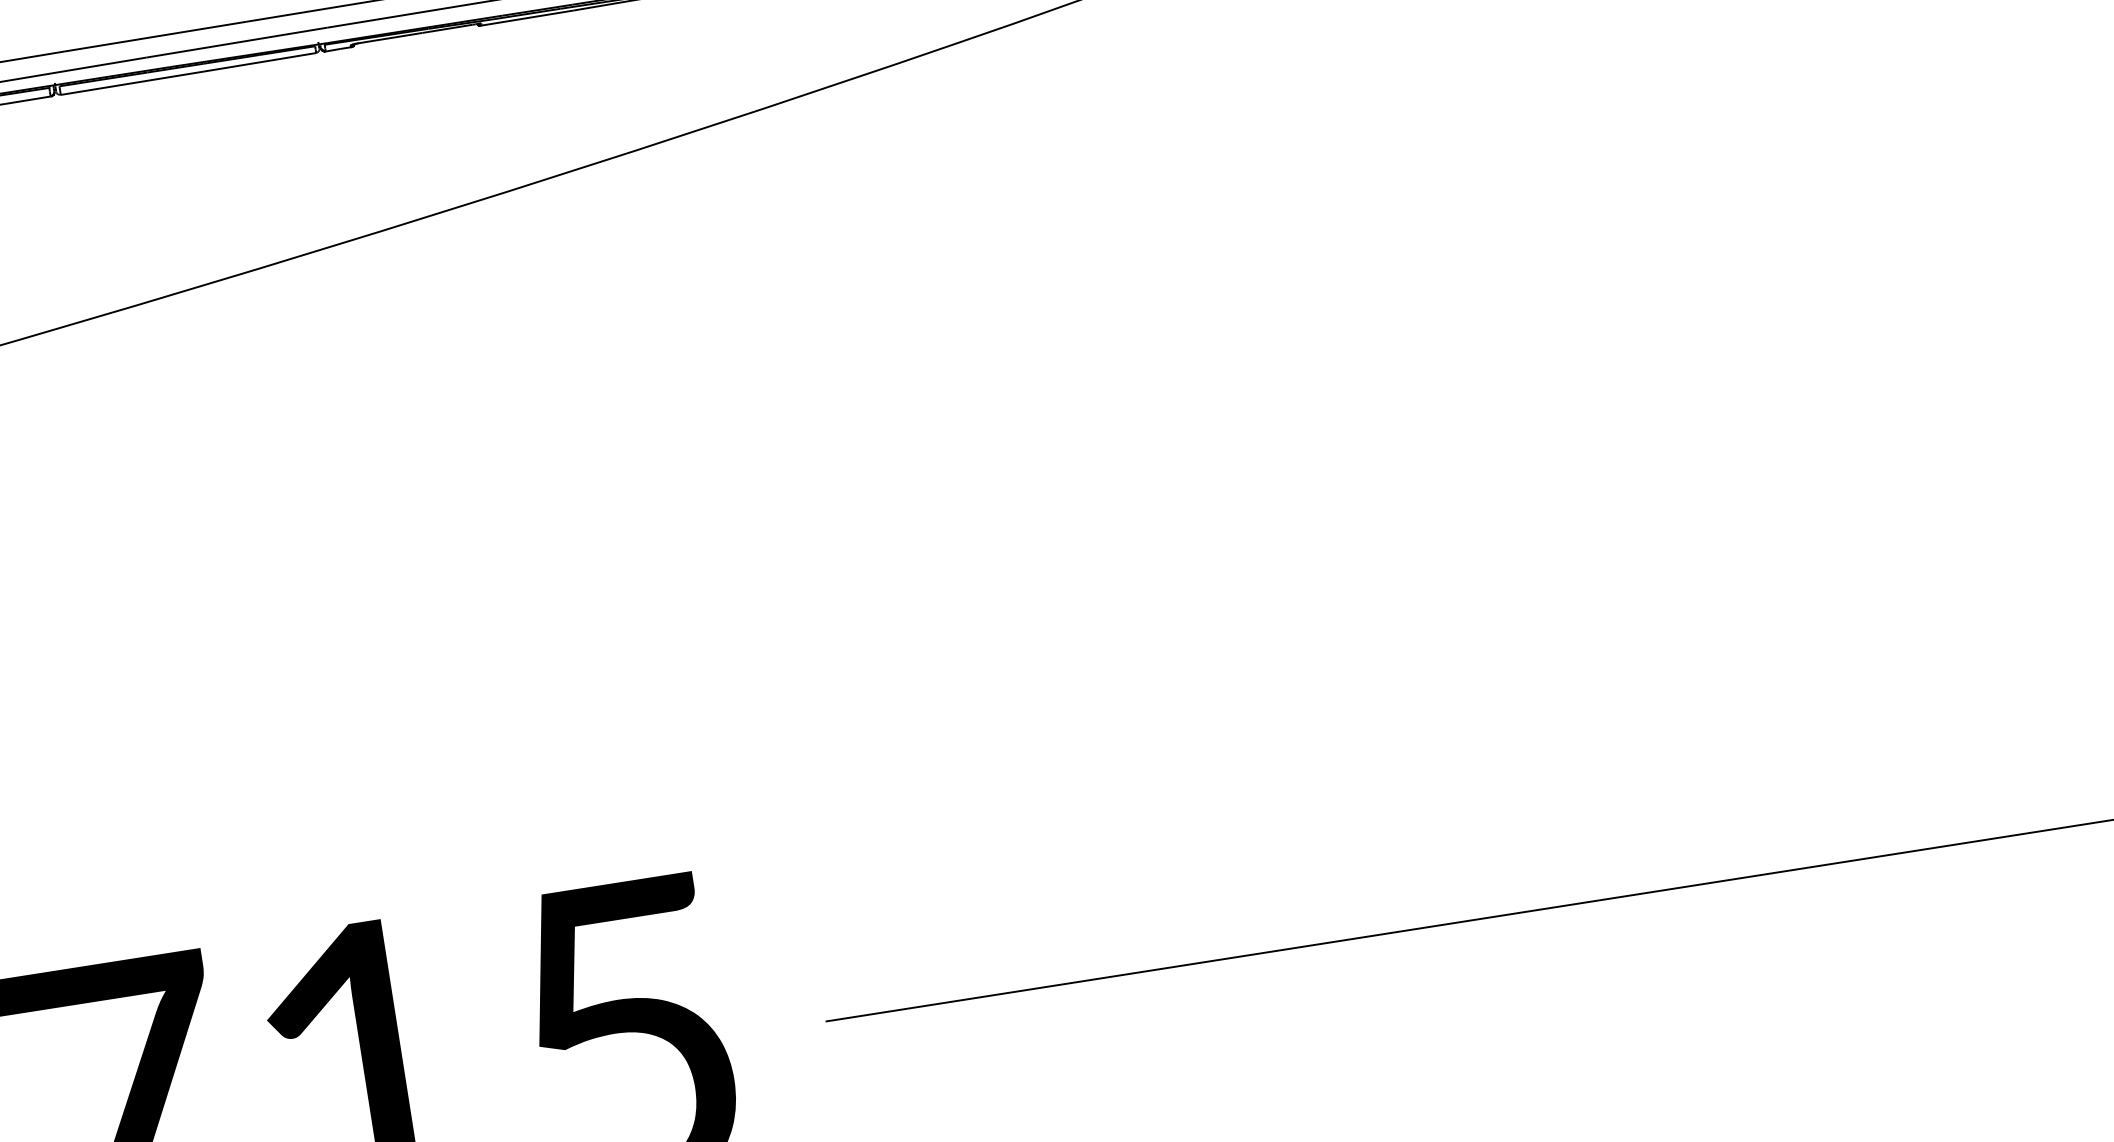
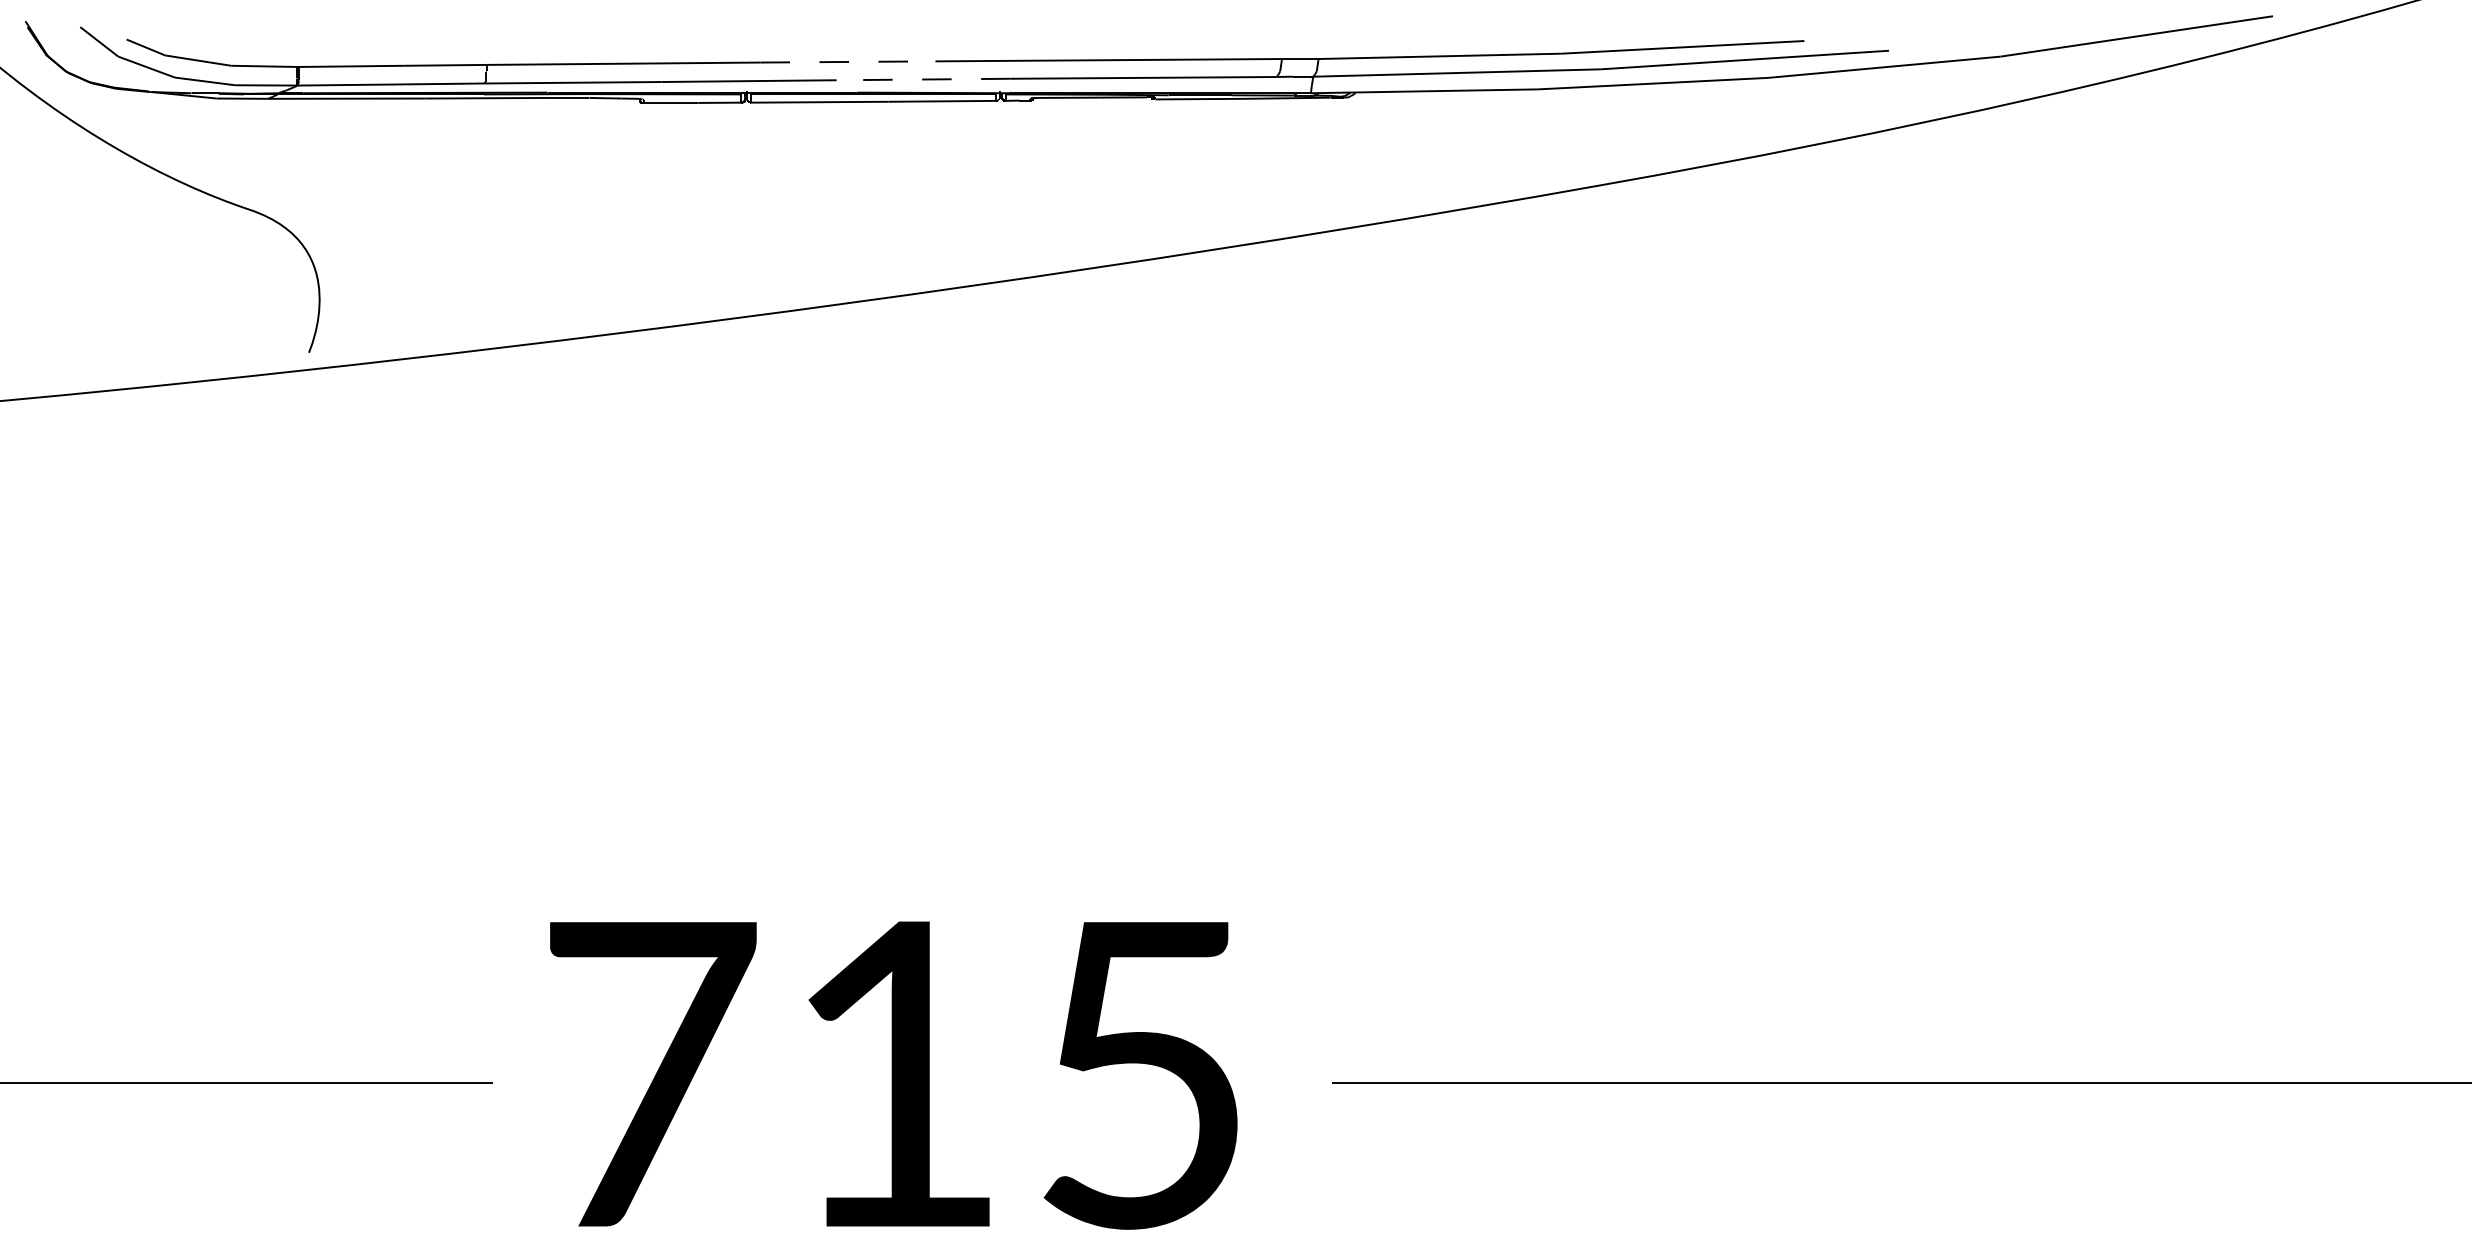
line: (155, 36) -> (848, 61), solid -> dashed
line: (236, 42) -> (923, 79), solid -> dashed

